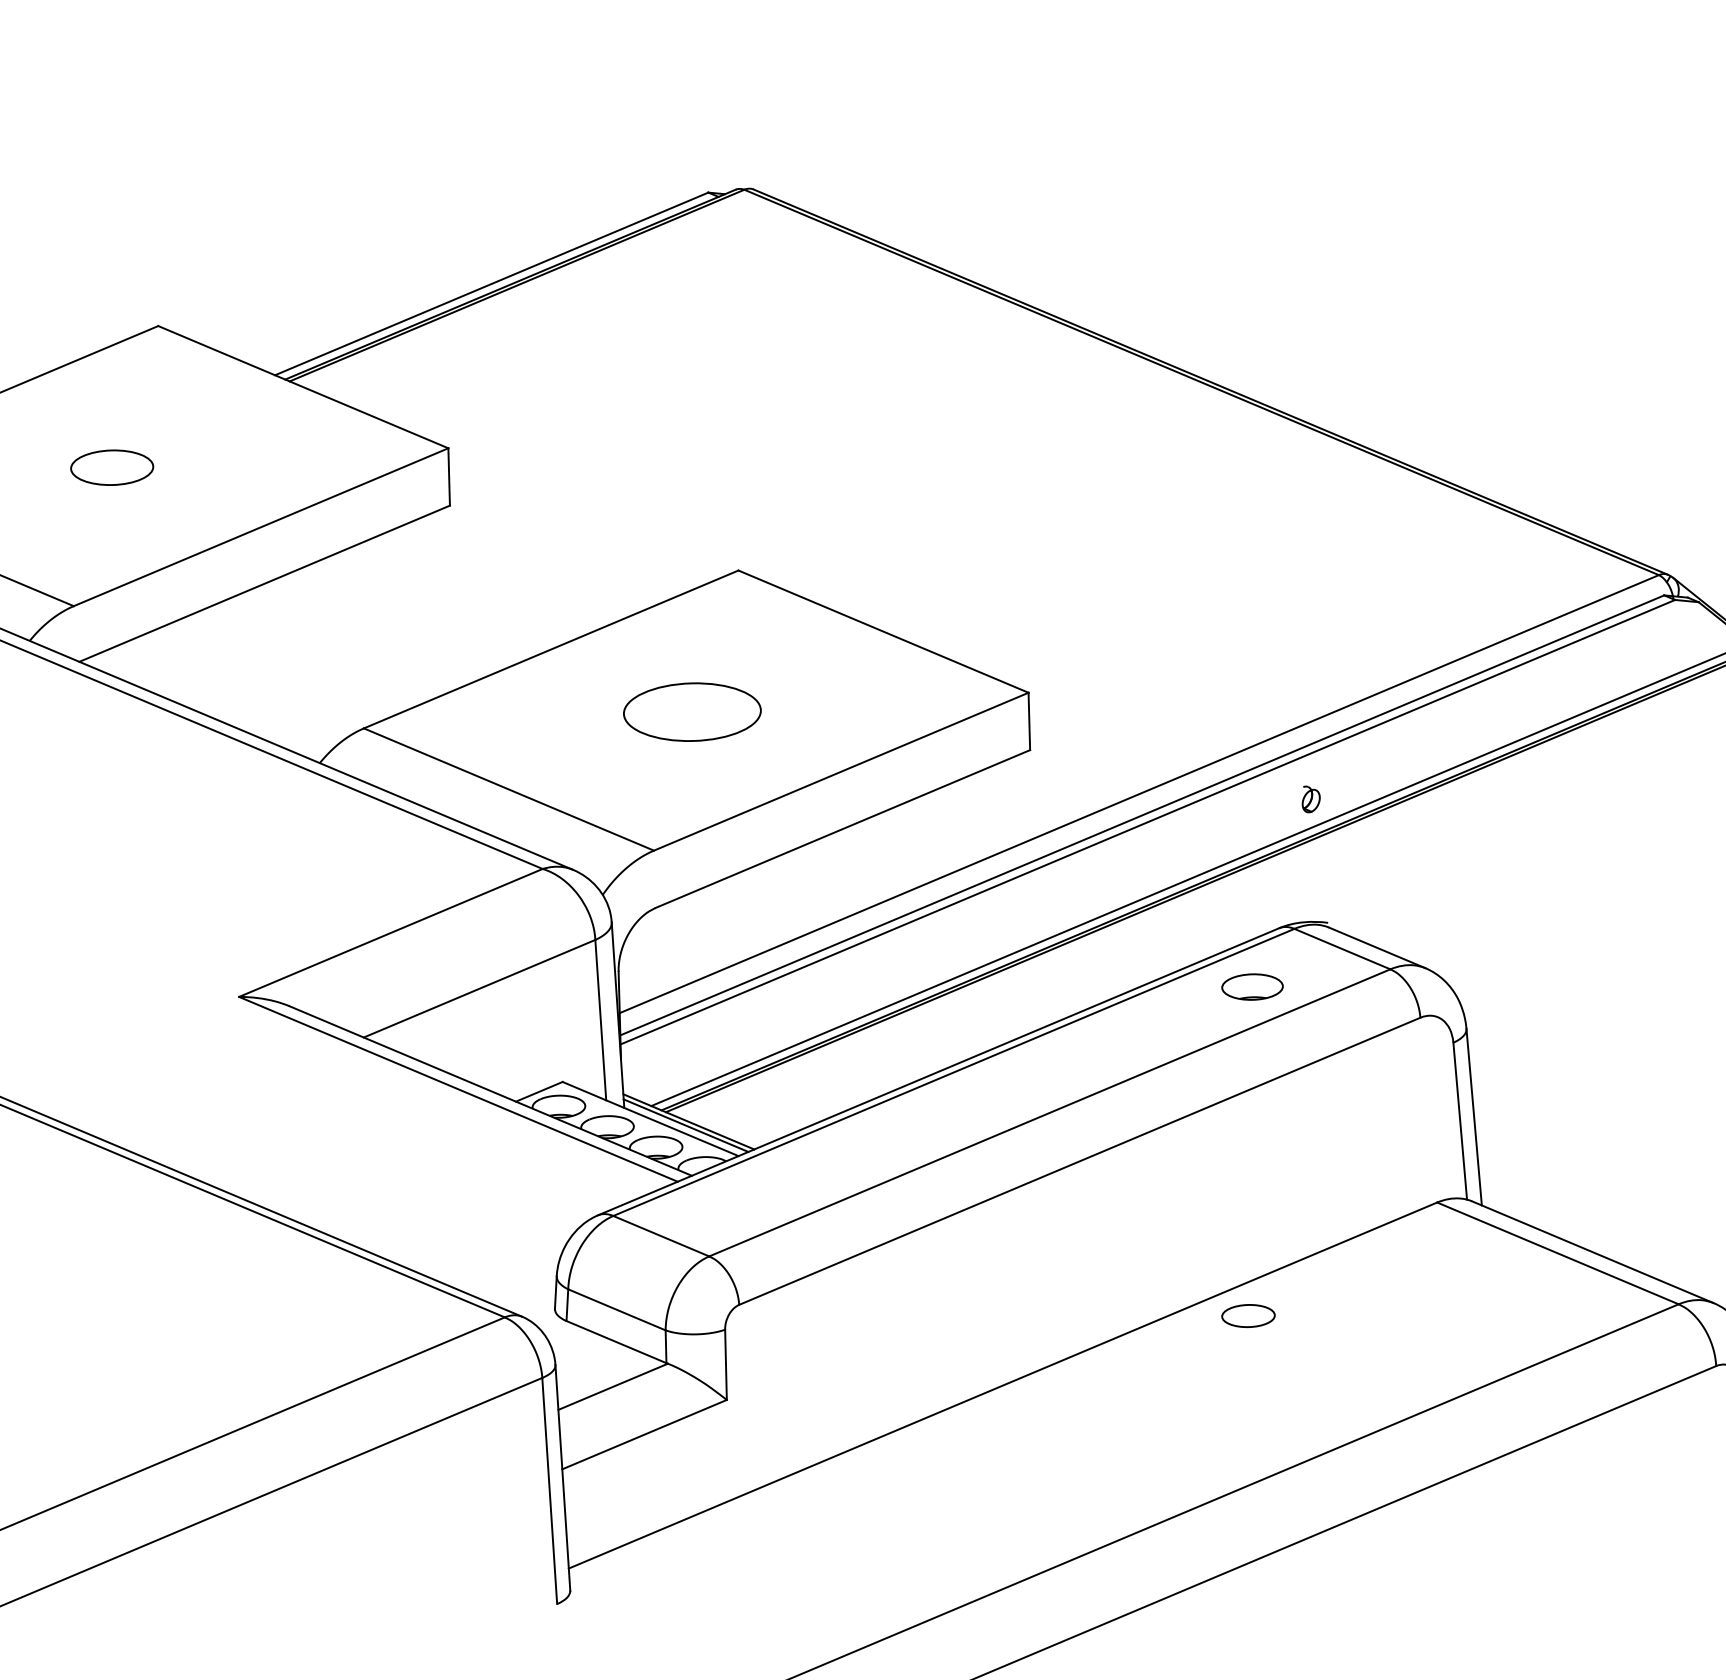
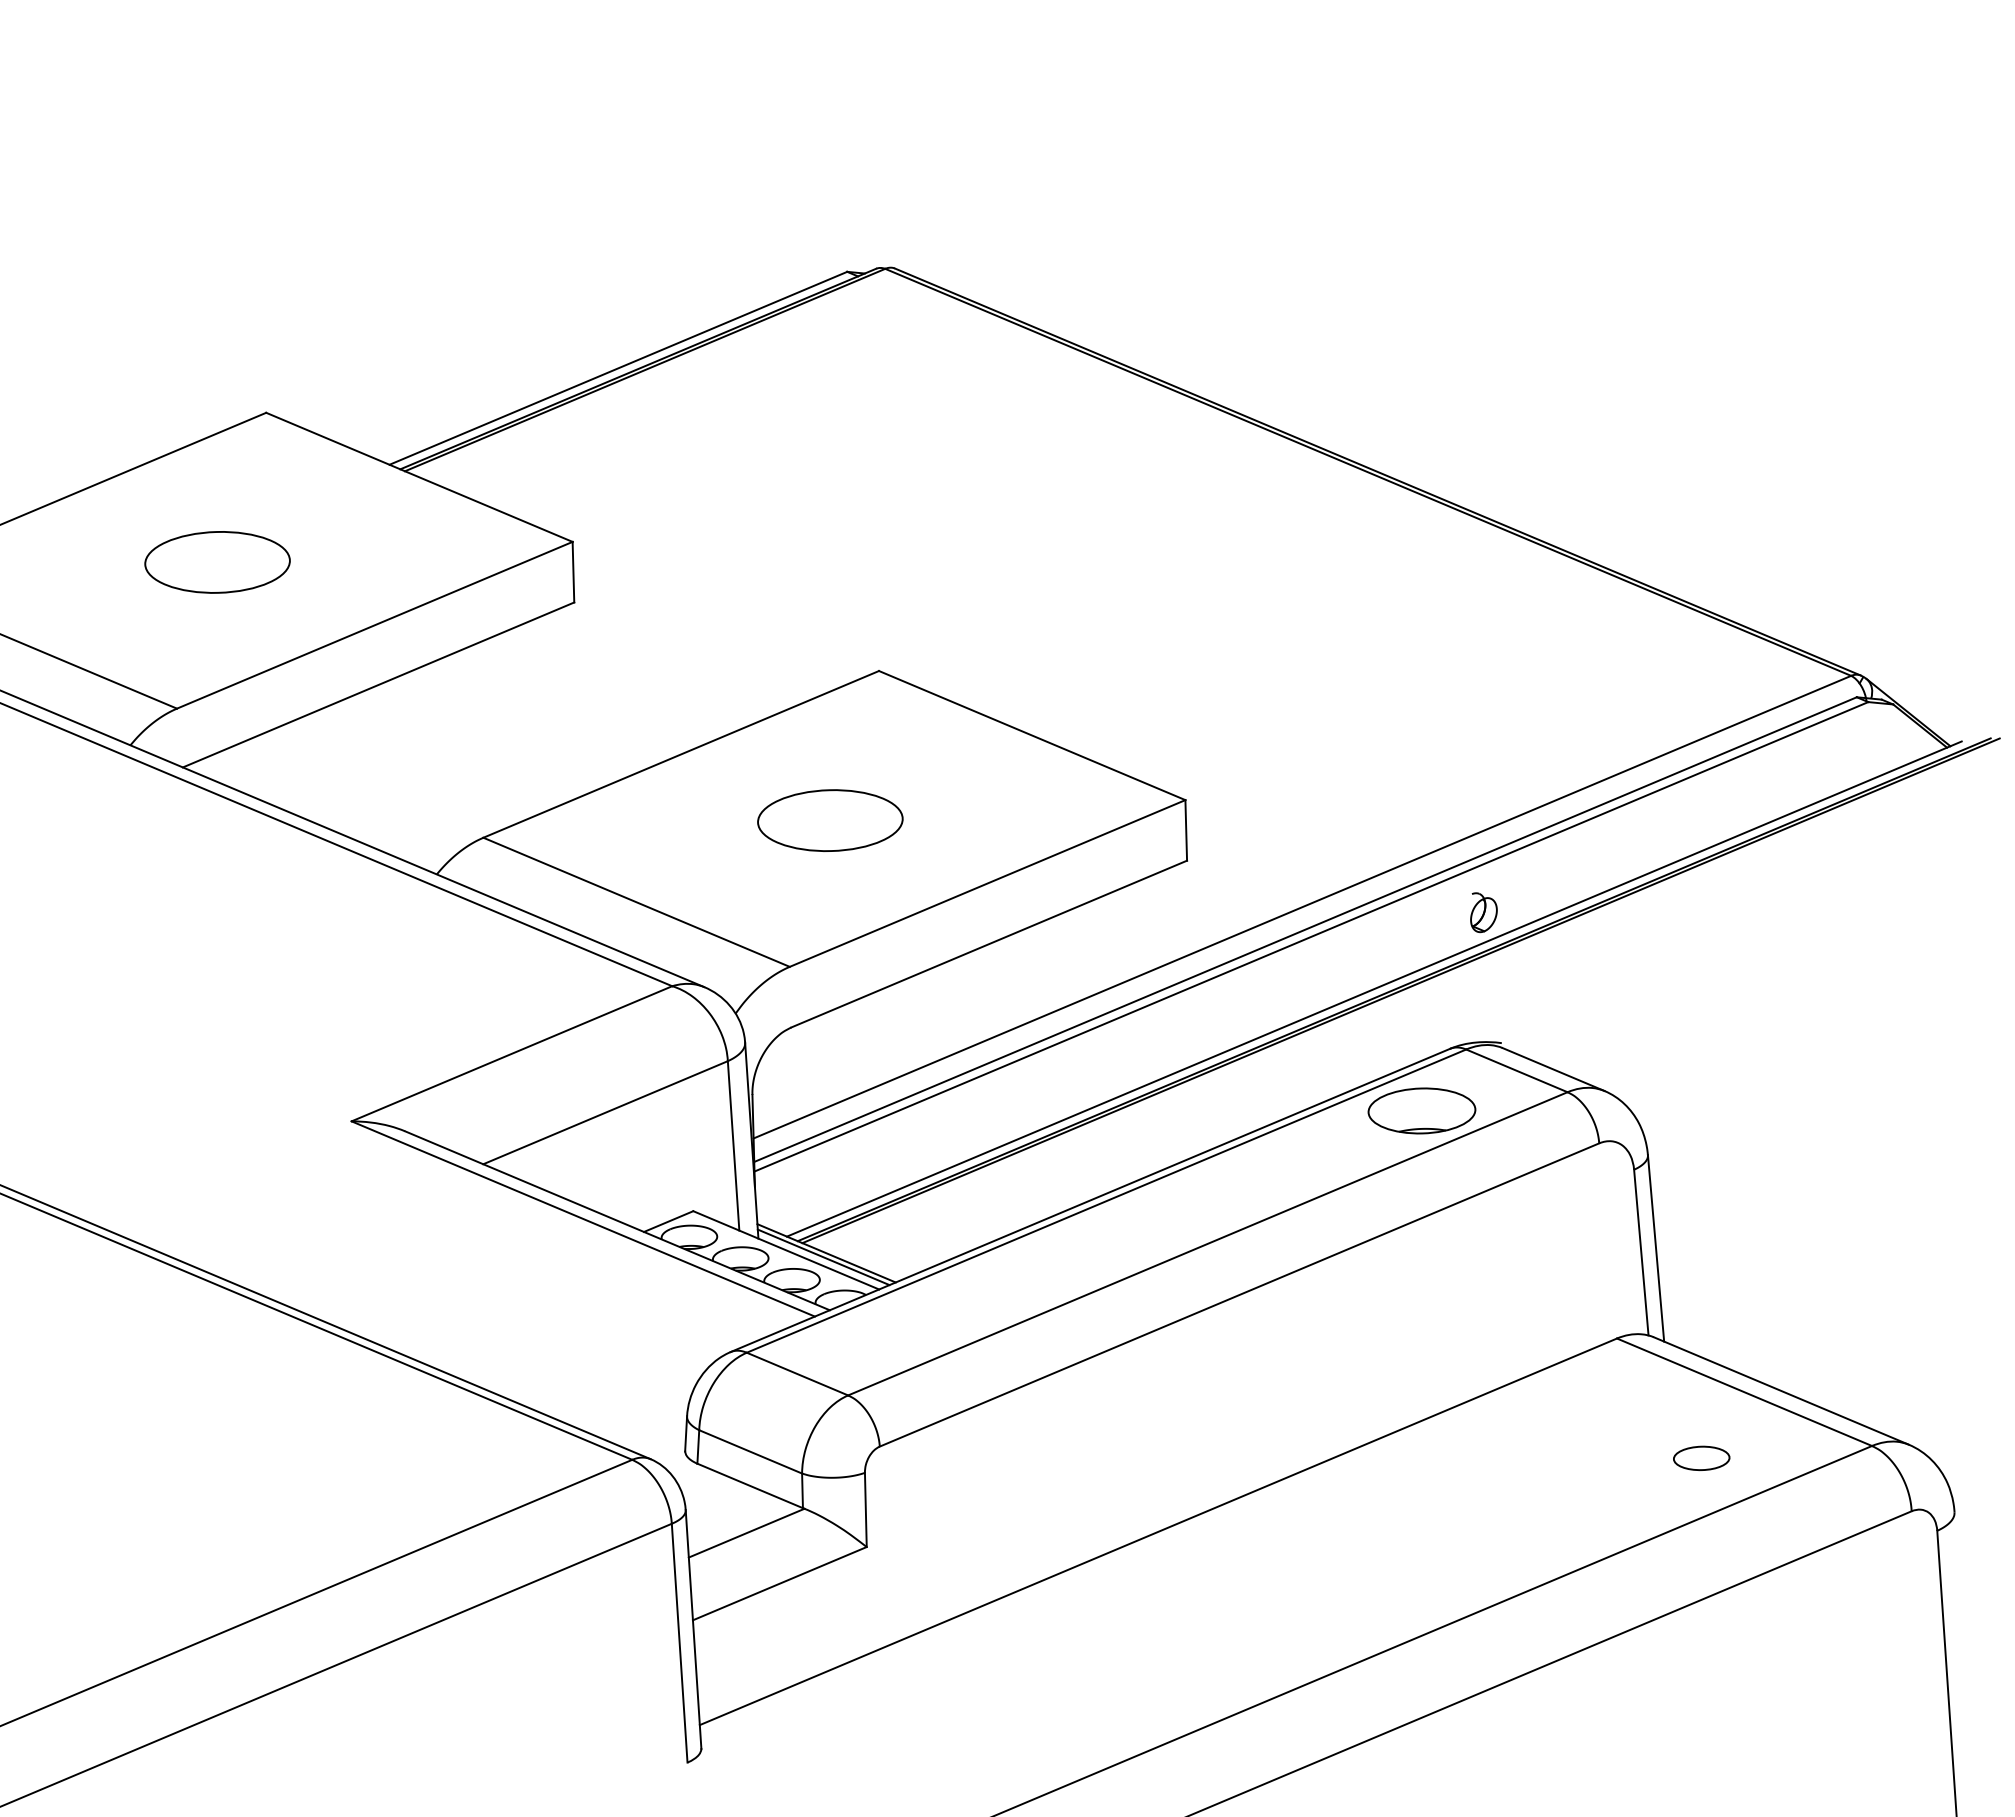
part: (112, 467) -> (217, 562), size x1.67
part: (1310, 799) -> (1483, 912), size x1.43
part: (1252, 986) -> (1421, 1110), size x1.67
part: (1248, 1315) -> (1701, 1457), moved

